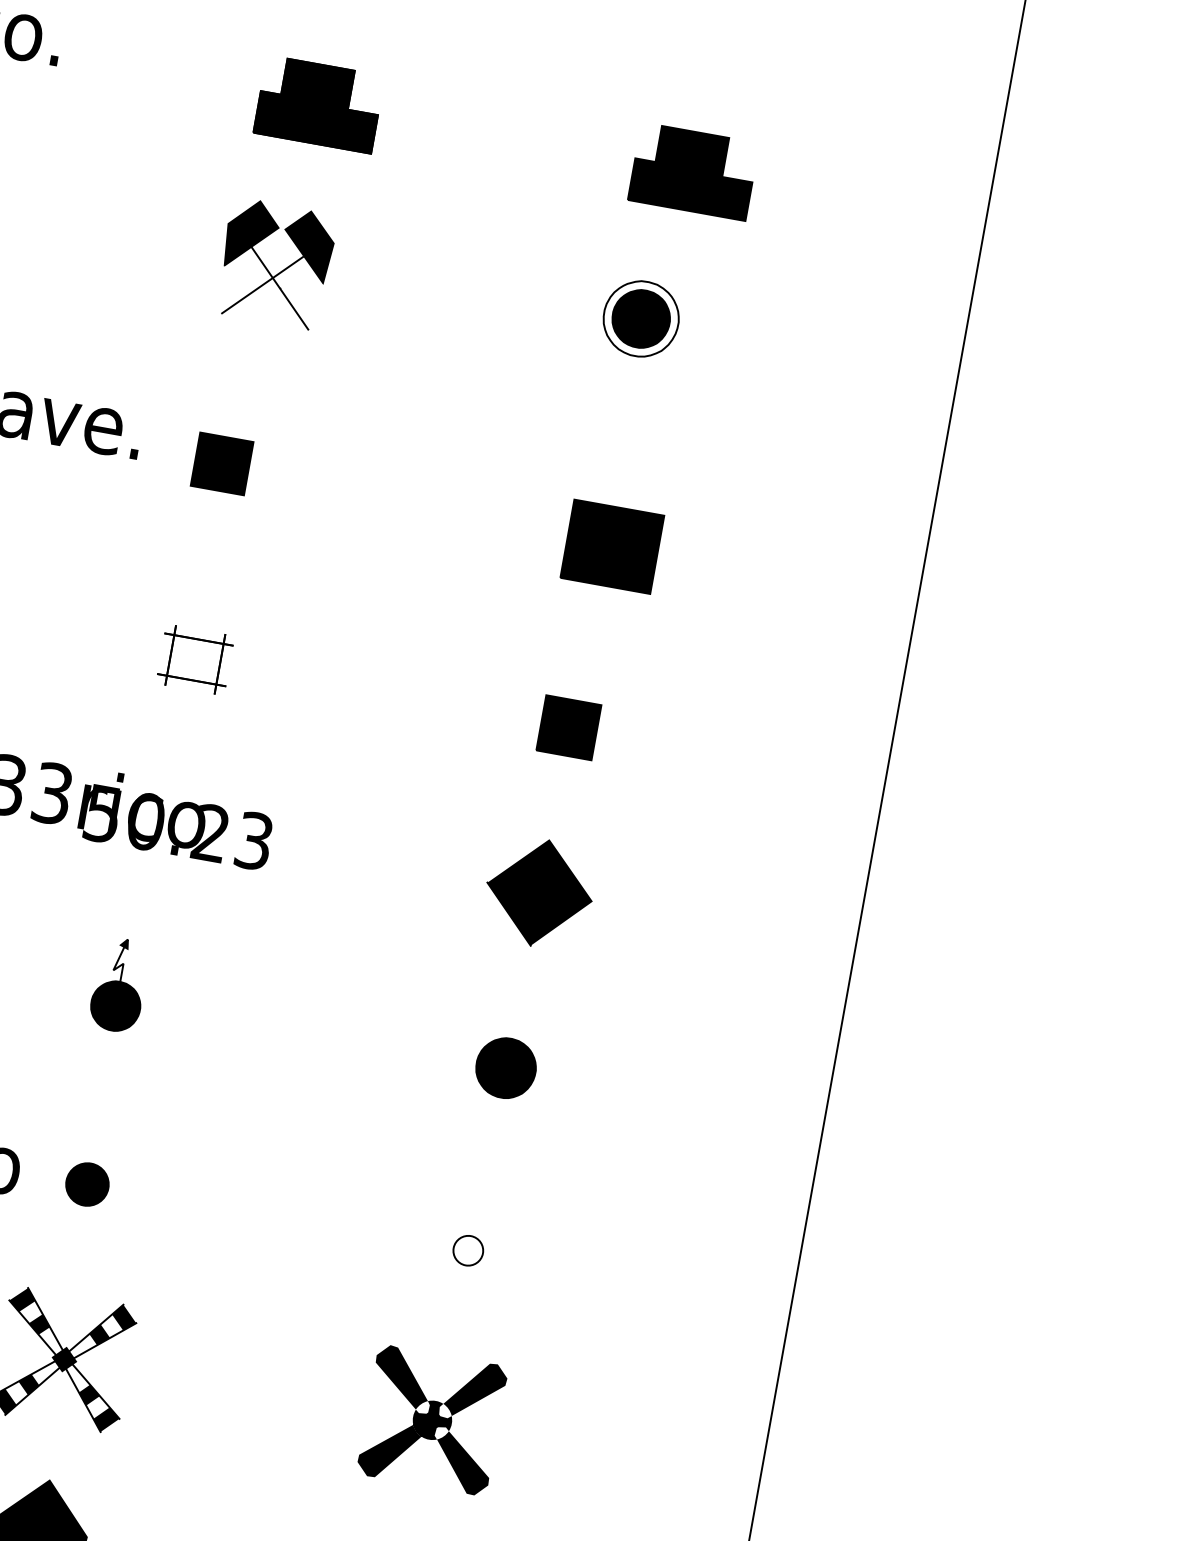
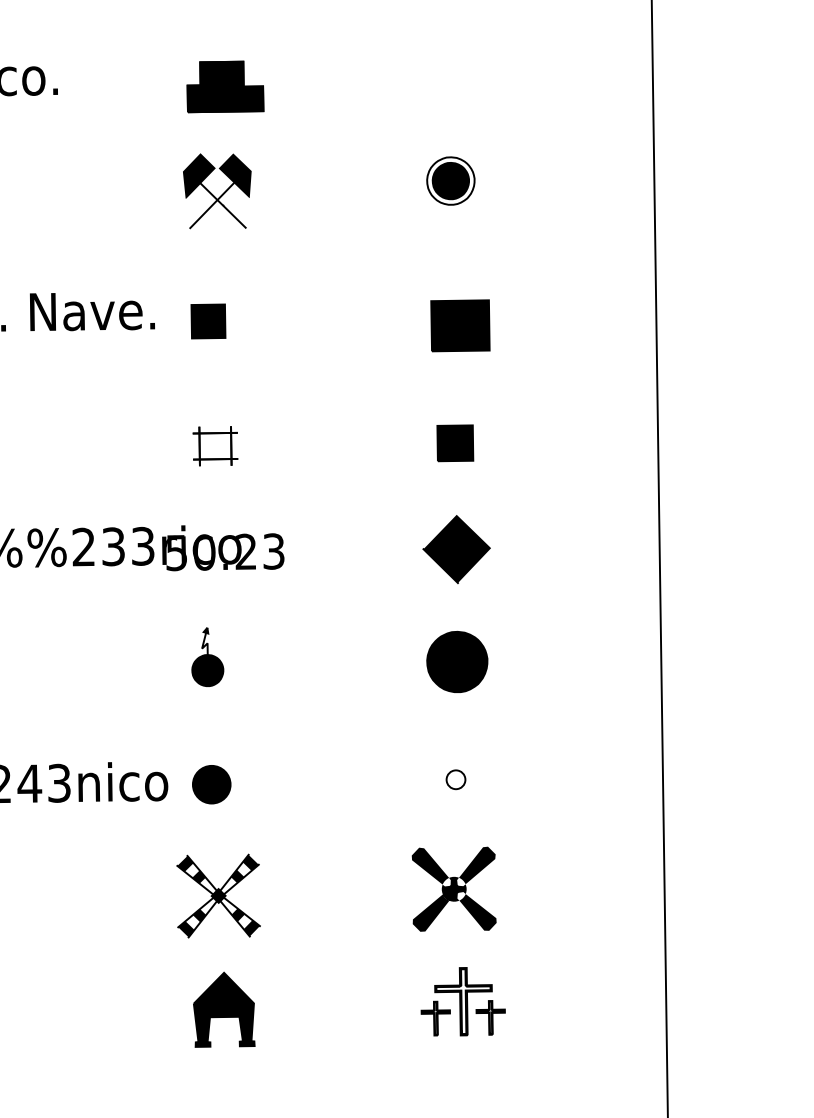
part: (693, 171) -> (465, 83), removed
part: (506, 1067) -> (457, 661), size x1.6
part: (86, 1184) -> (211, 784), size x1.4

